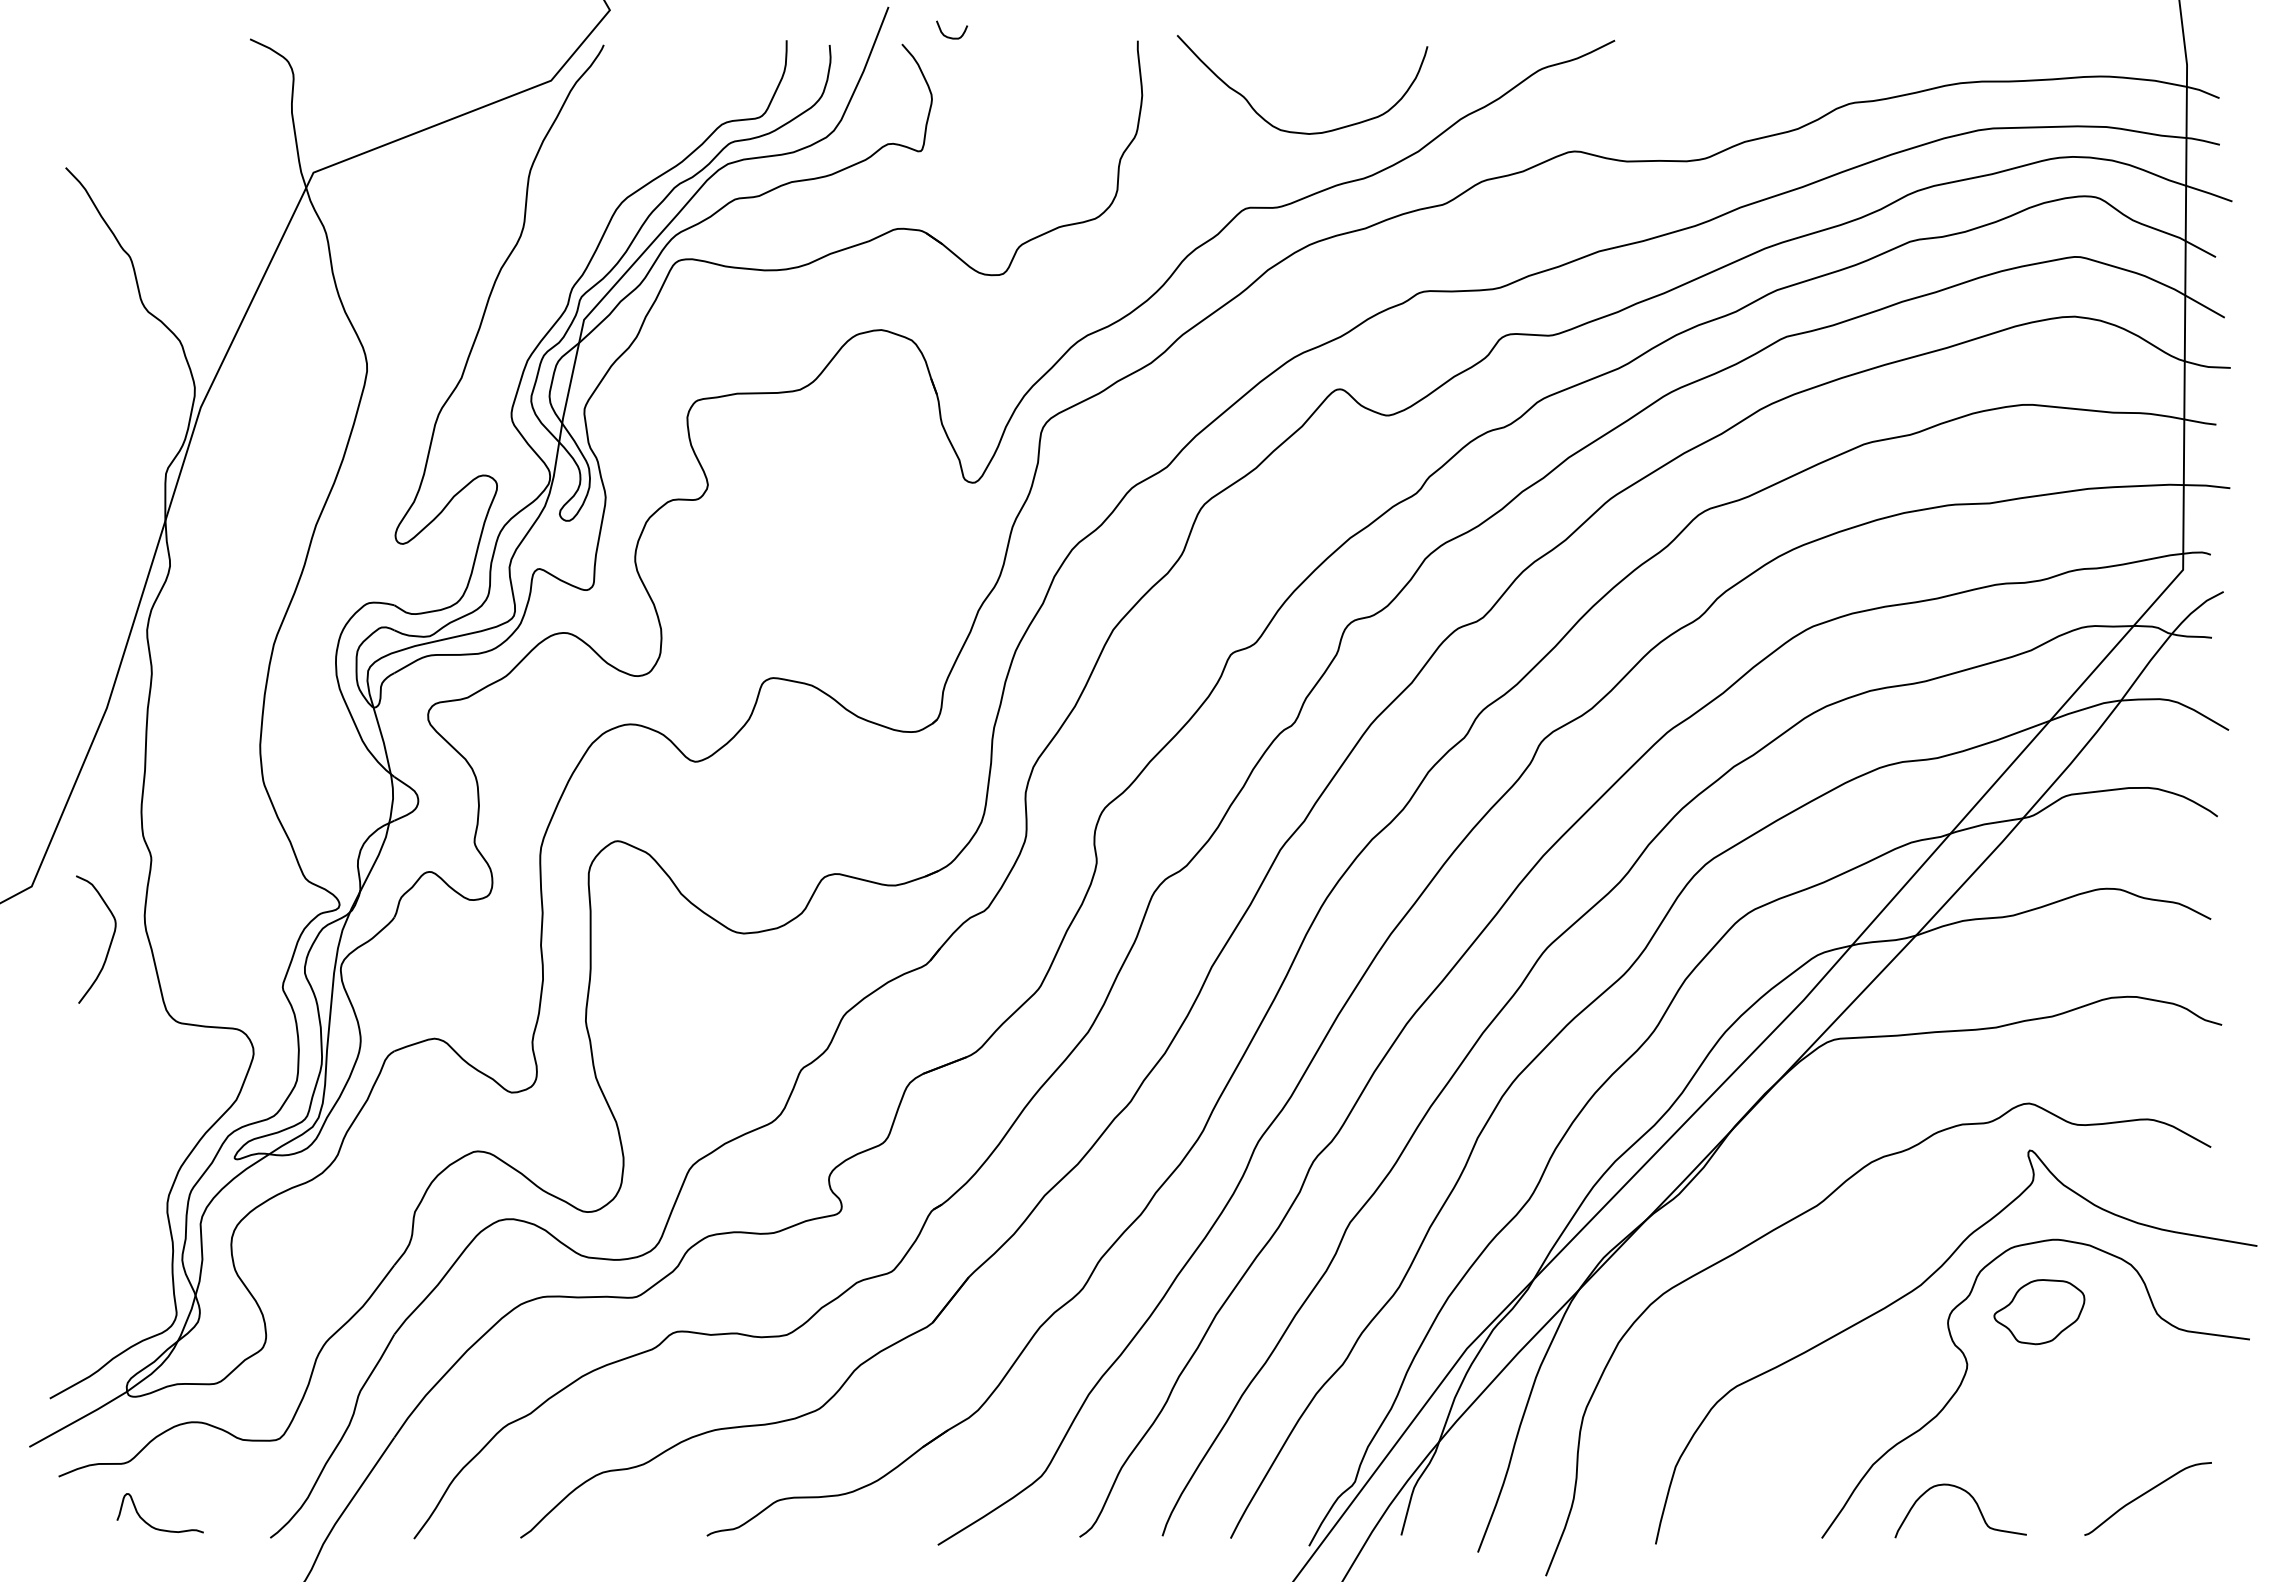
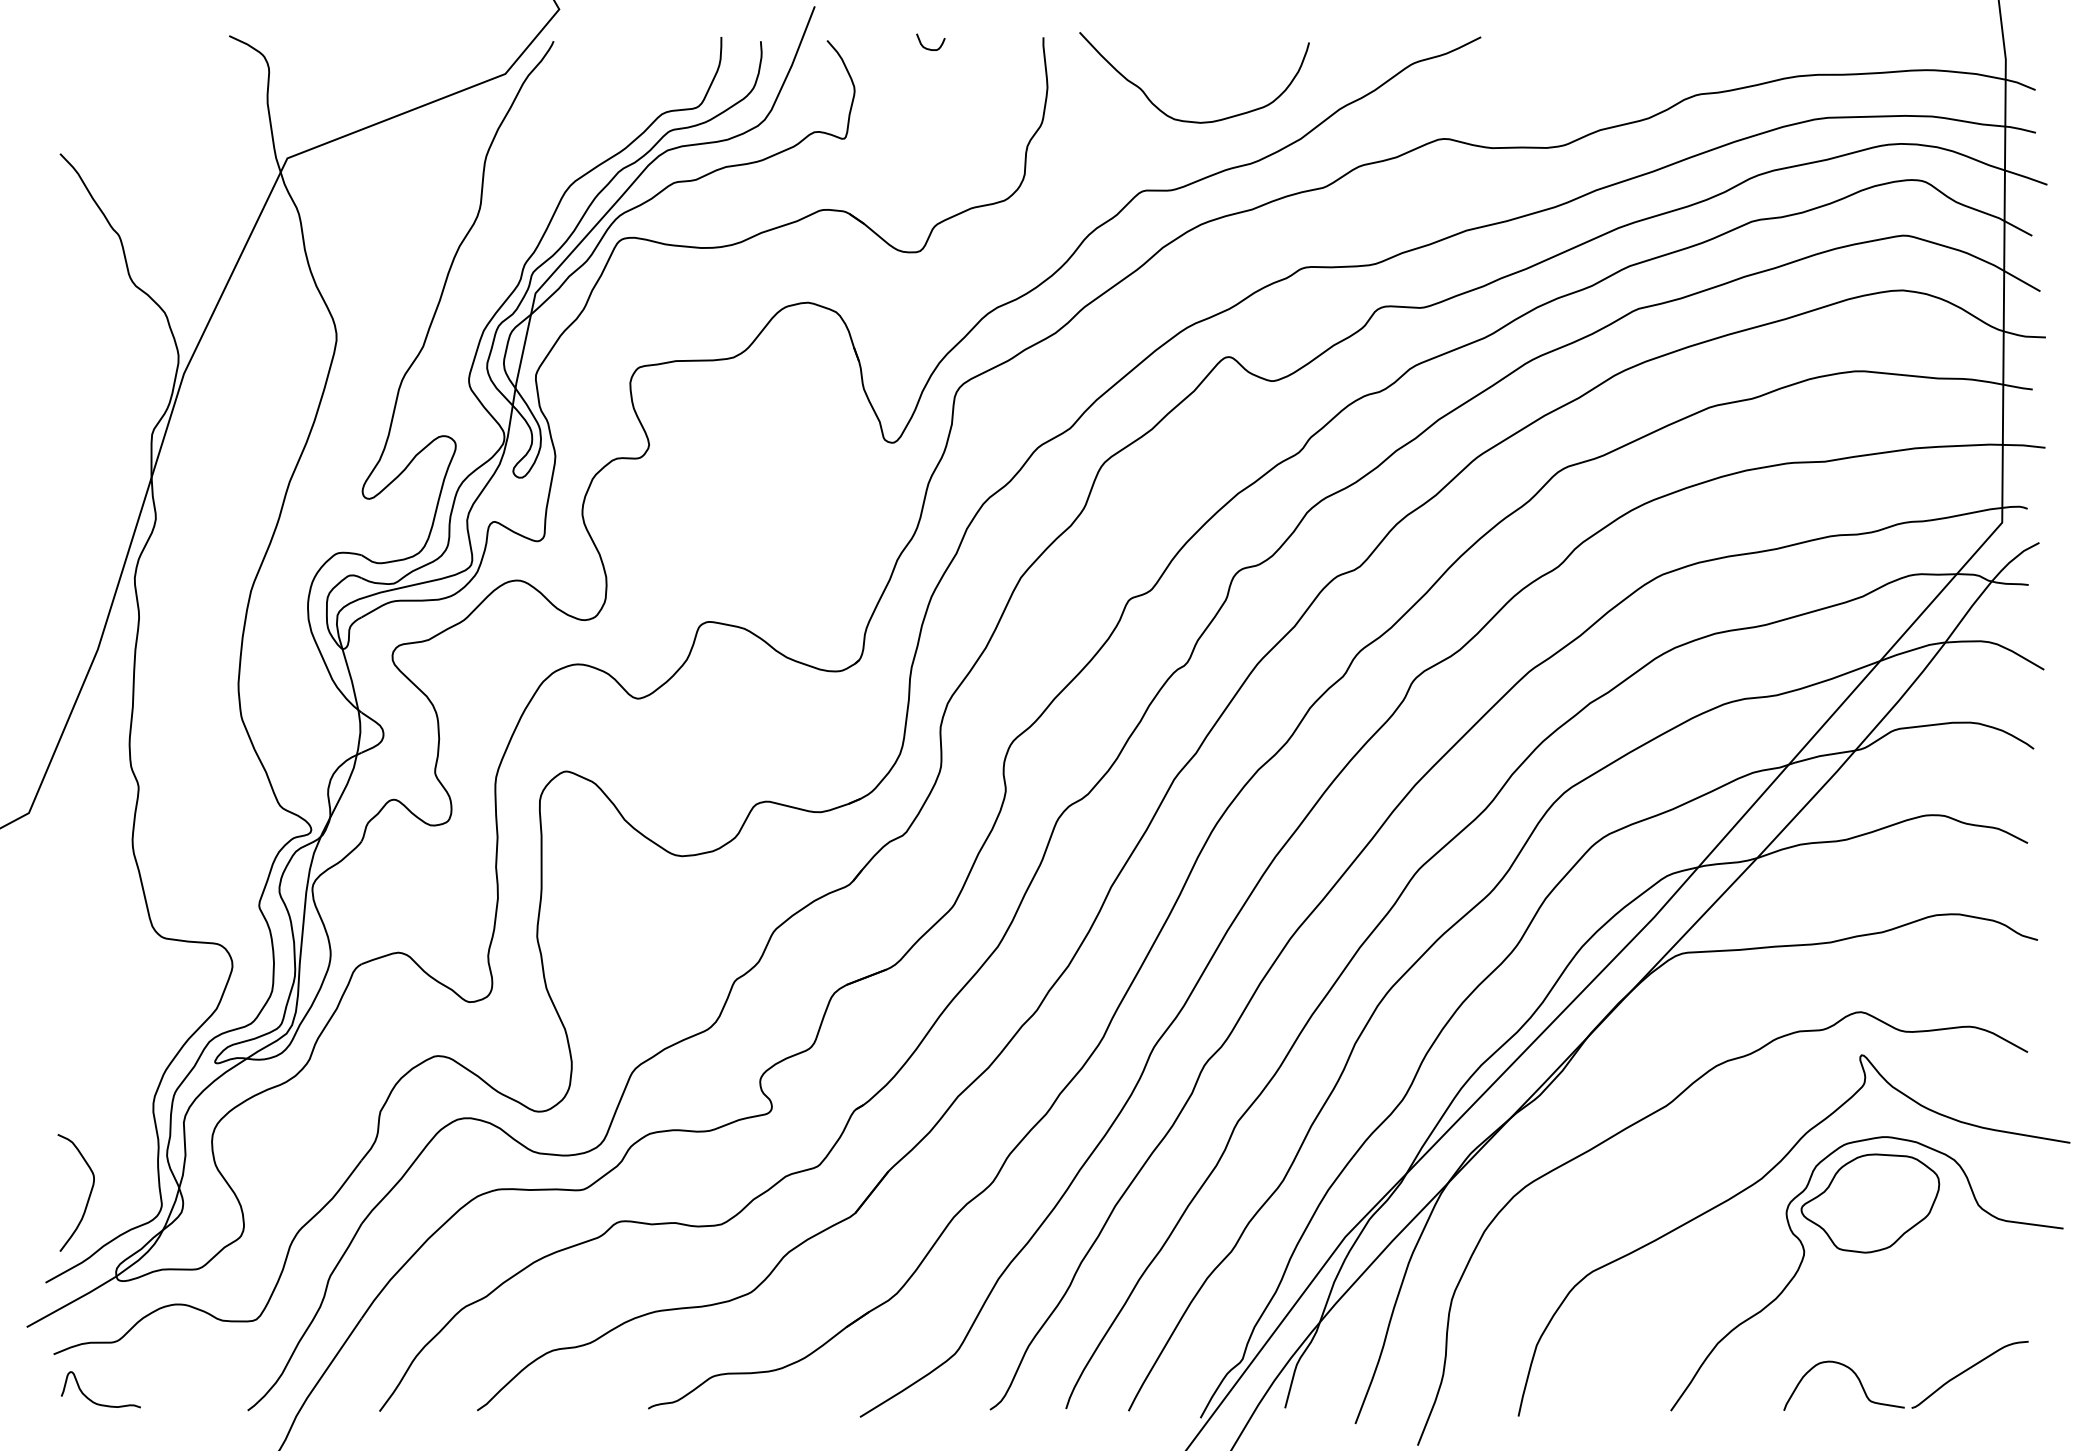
curve: (949, 36) -> (928, 48), moved
curve: (109, 944) -> (88, 1197), moved
part: (2039, 1311) -> (1870, 1202), size x1.67
curve: (1973, 1500) -> (1855, 1376), moved
curve: (150, 1524) -> (92, 1400), moved

